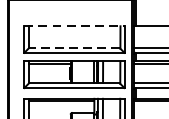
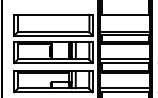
line: (74, 25) -> (53, 14), dashed -> solid
line: (74, 47) -> (53, 31), dashed -> solid

